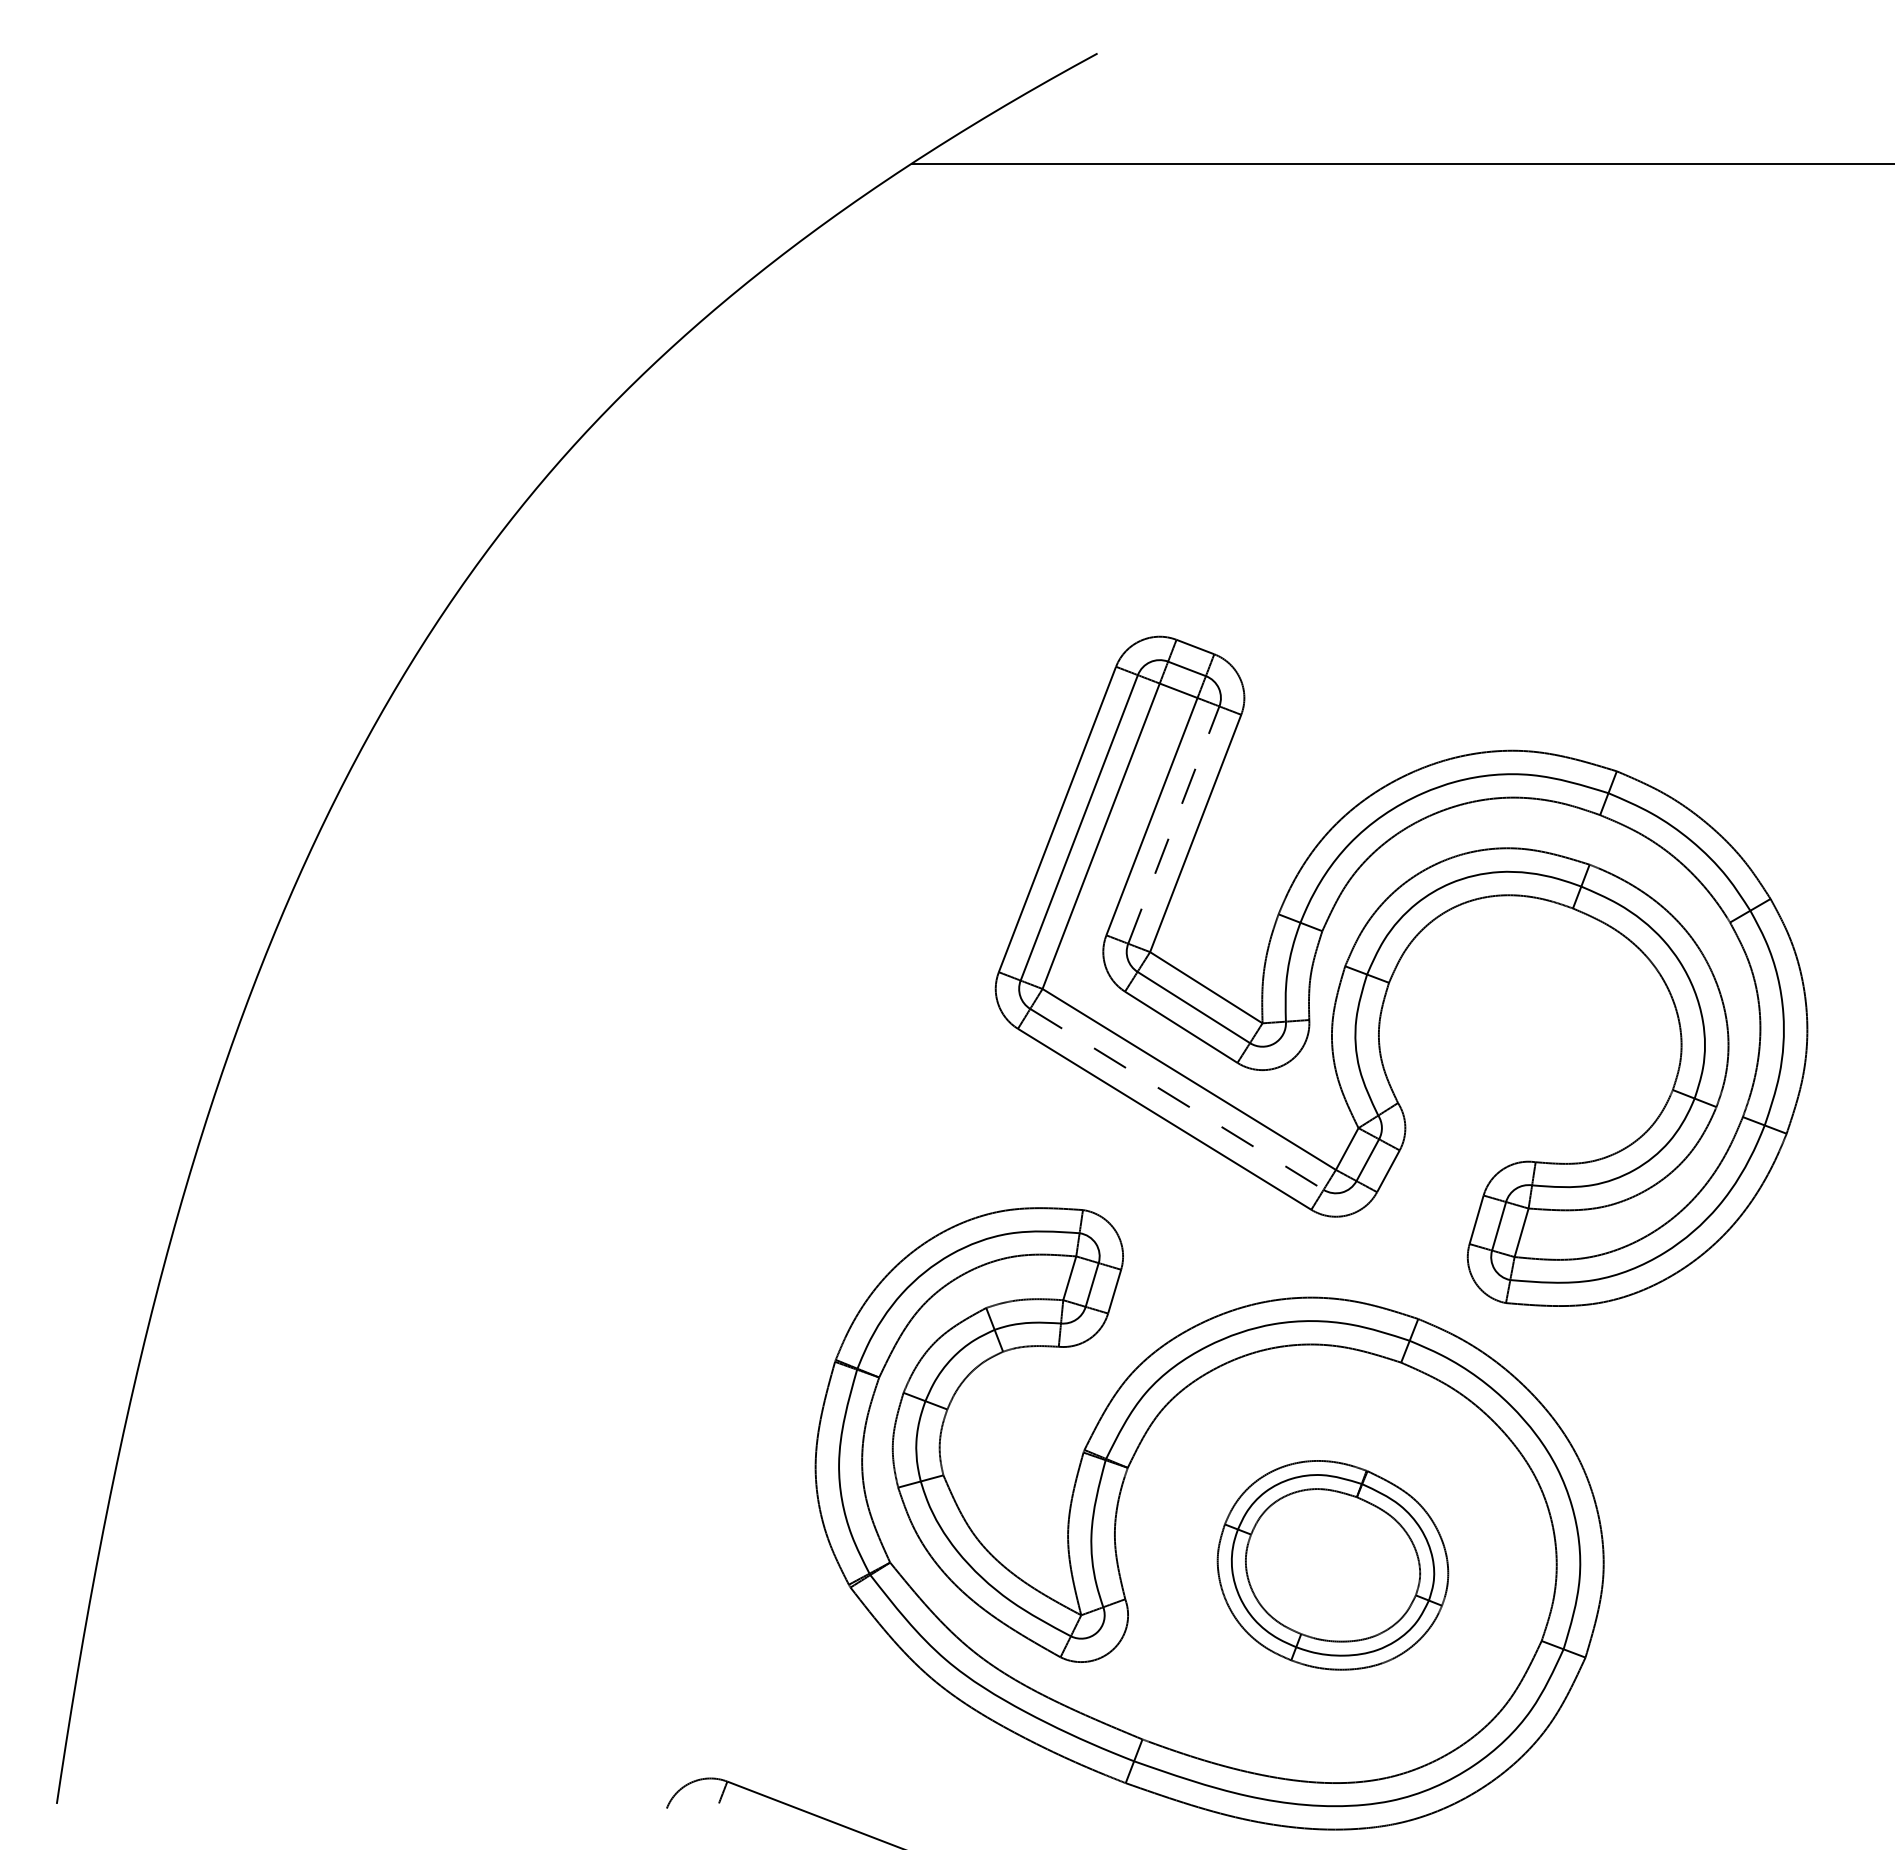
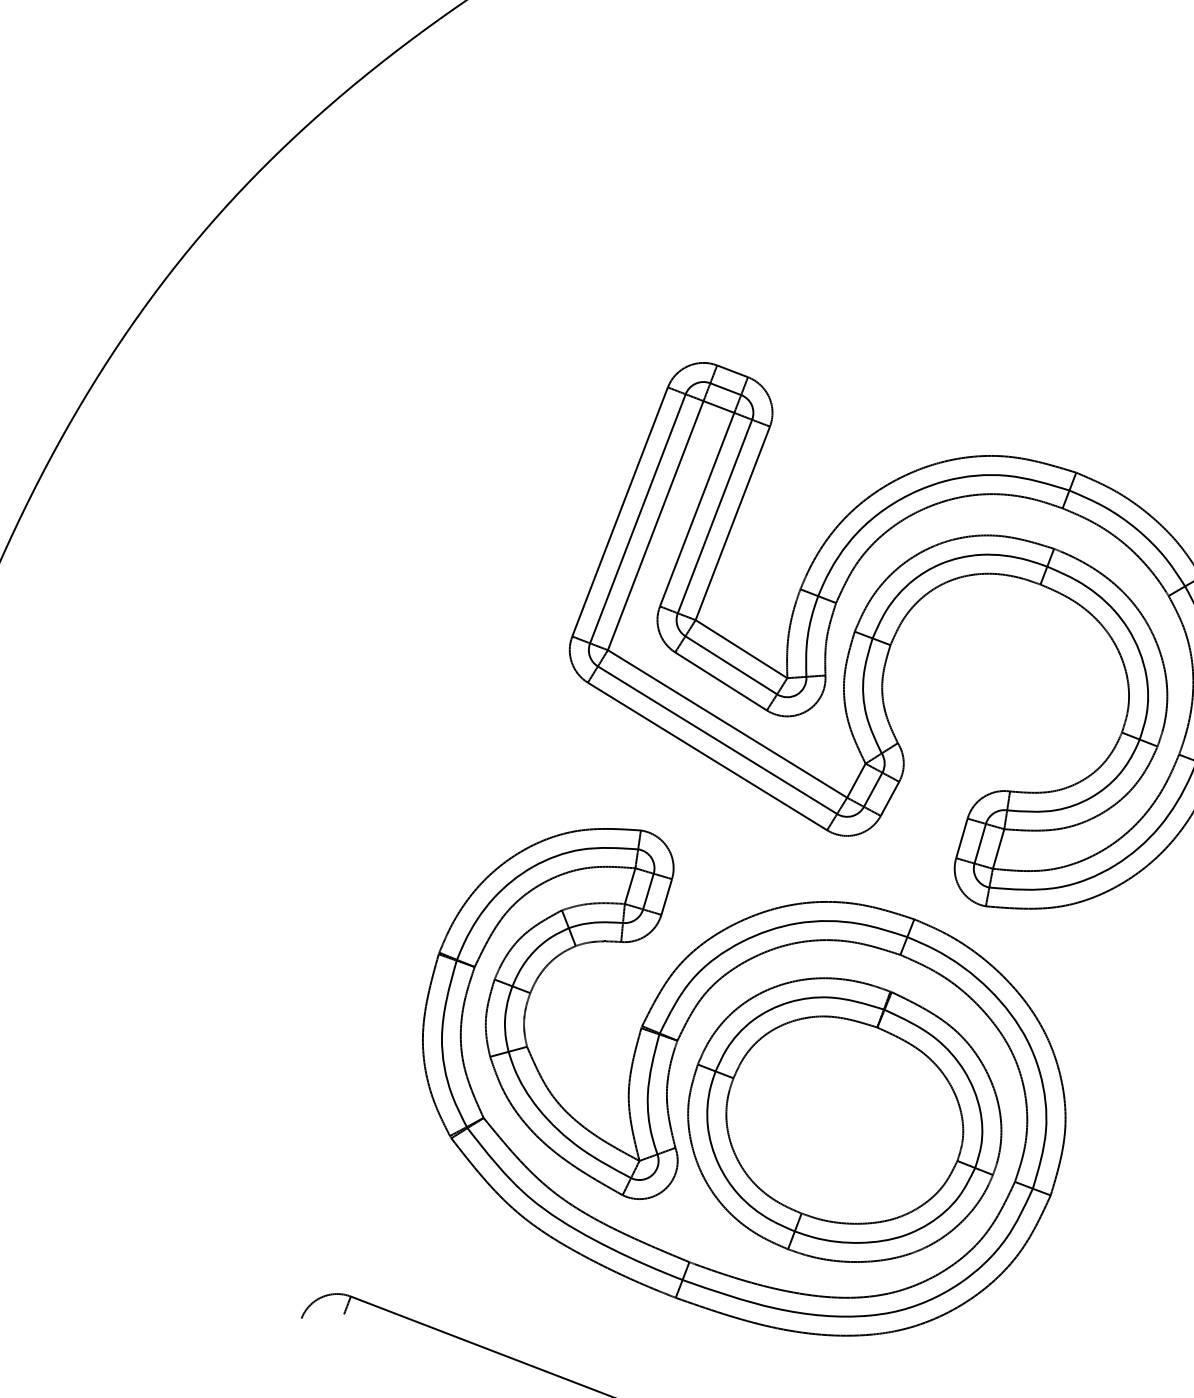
line: (1174, 824) -> (715, 516), dashed -> solid
line: (1177, 1099) -> (717, 740), dashed -> solid
part: (1332, 1565) -> (844, 1120), size x1.67

